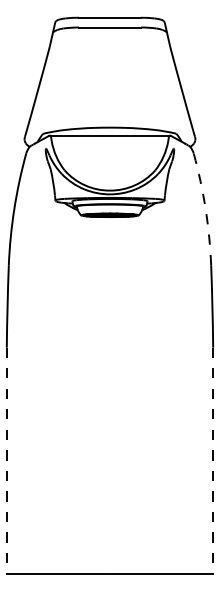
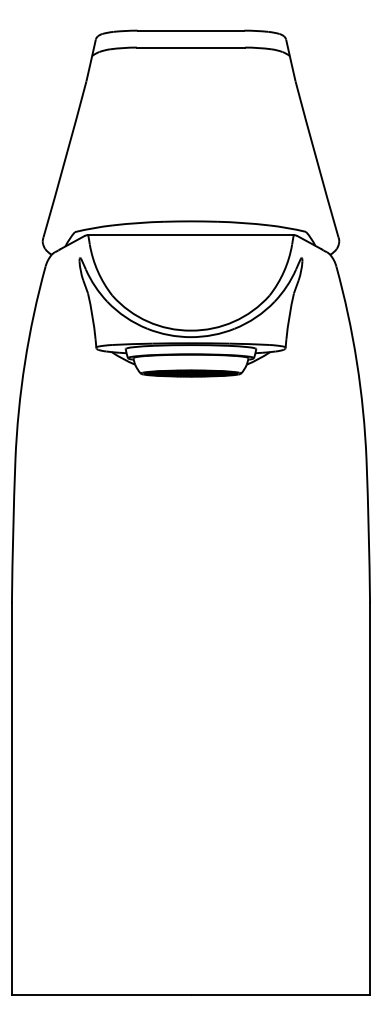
arc: (205, 208) -> (356, 361), dashed -> solid
line: (6, 461) -> (11, 800), dashed -> solid
line: (213, 461) -> (370, 800), dashed -> solid

